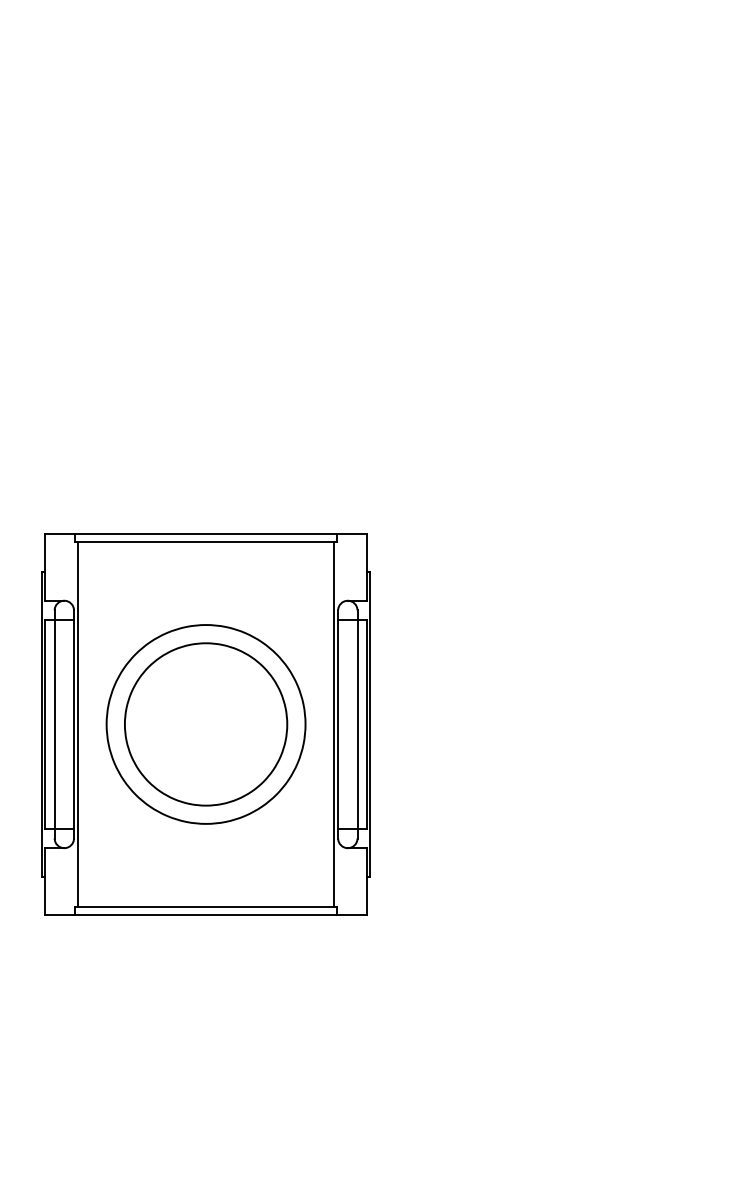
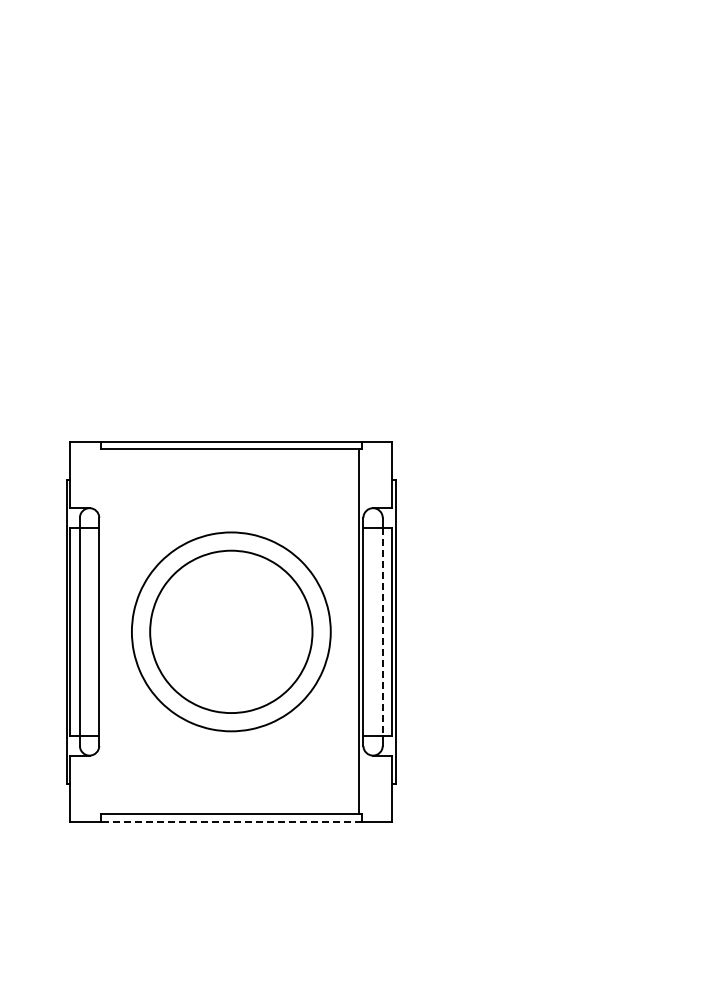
line: (78, 724) -> (103, 631), removed
line: (357, 724) -> (382, 631), solid -> dashed
line: (206, 914) -> (231, 821), solid -> dashed

